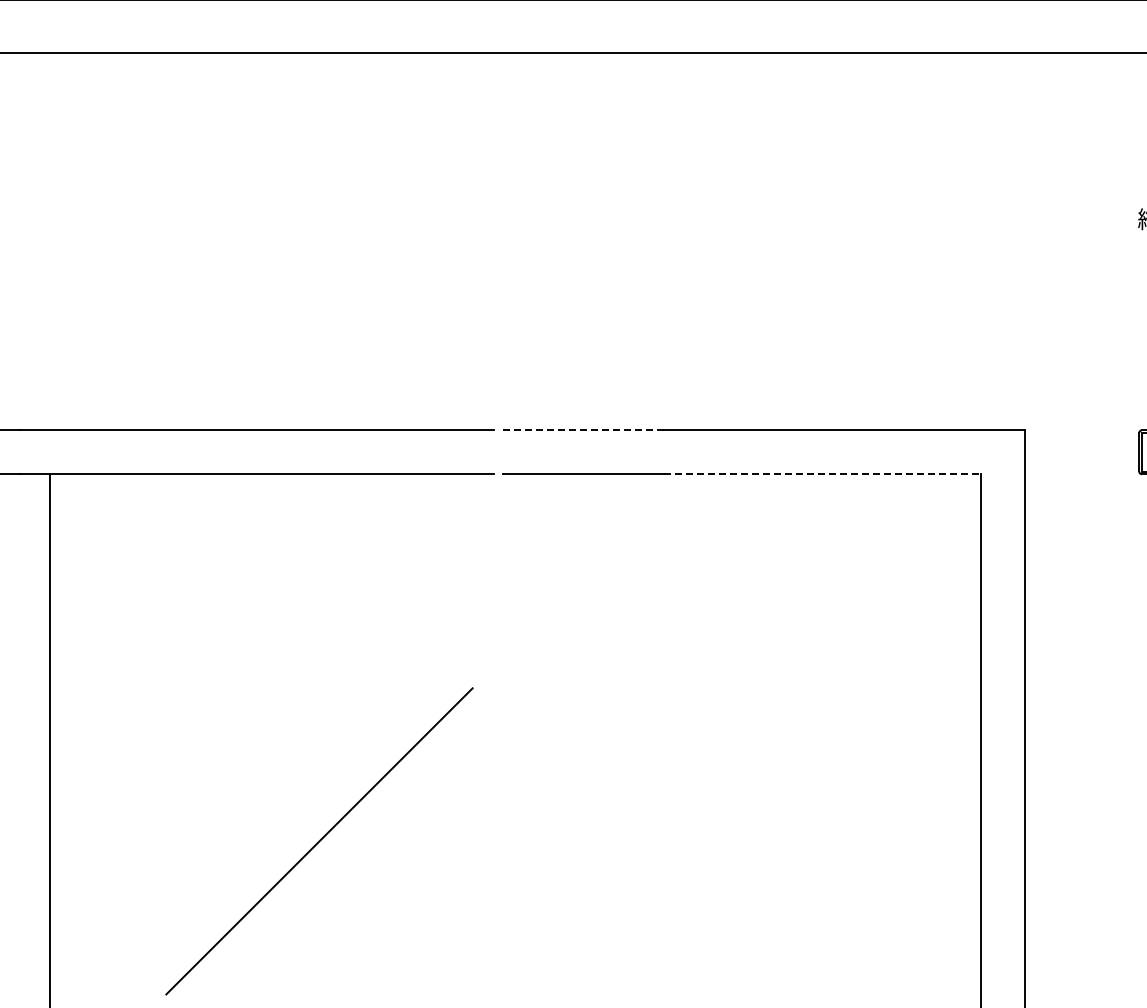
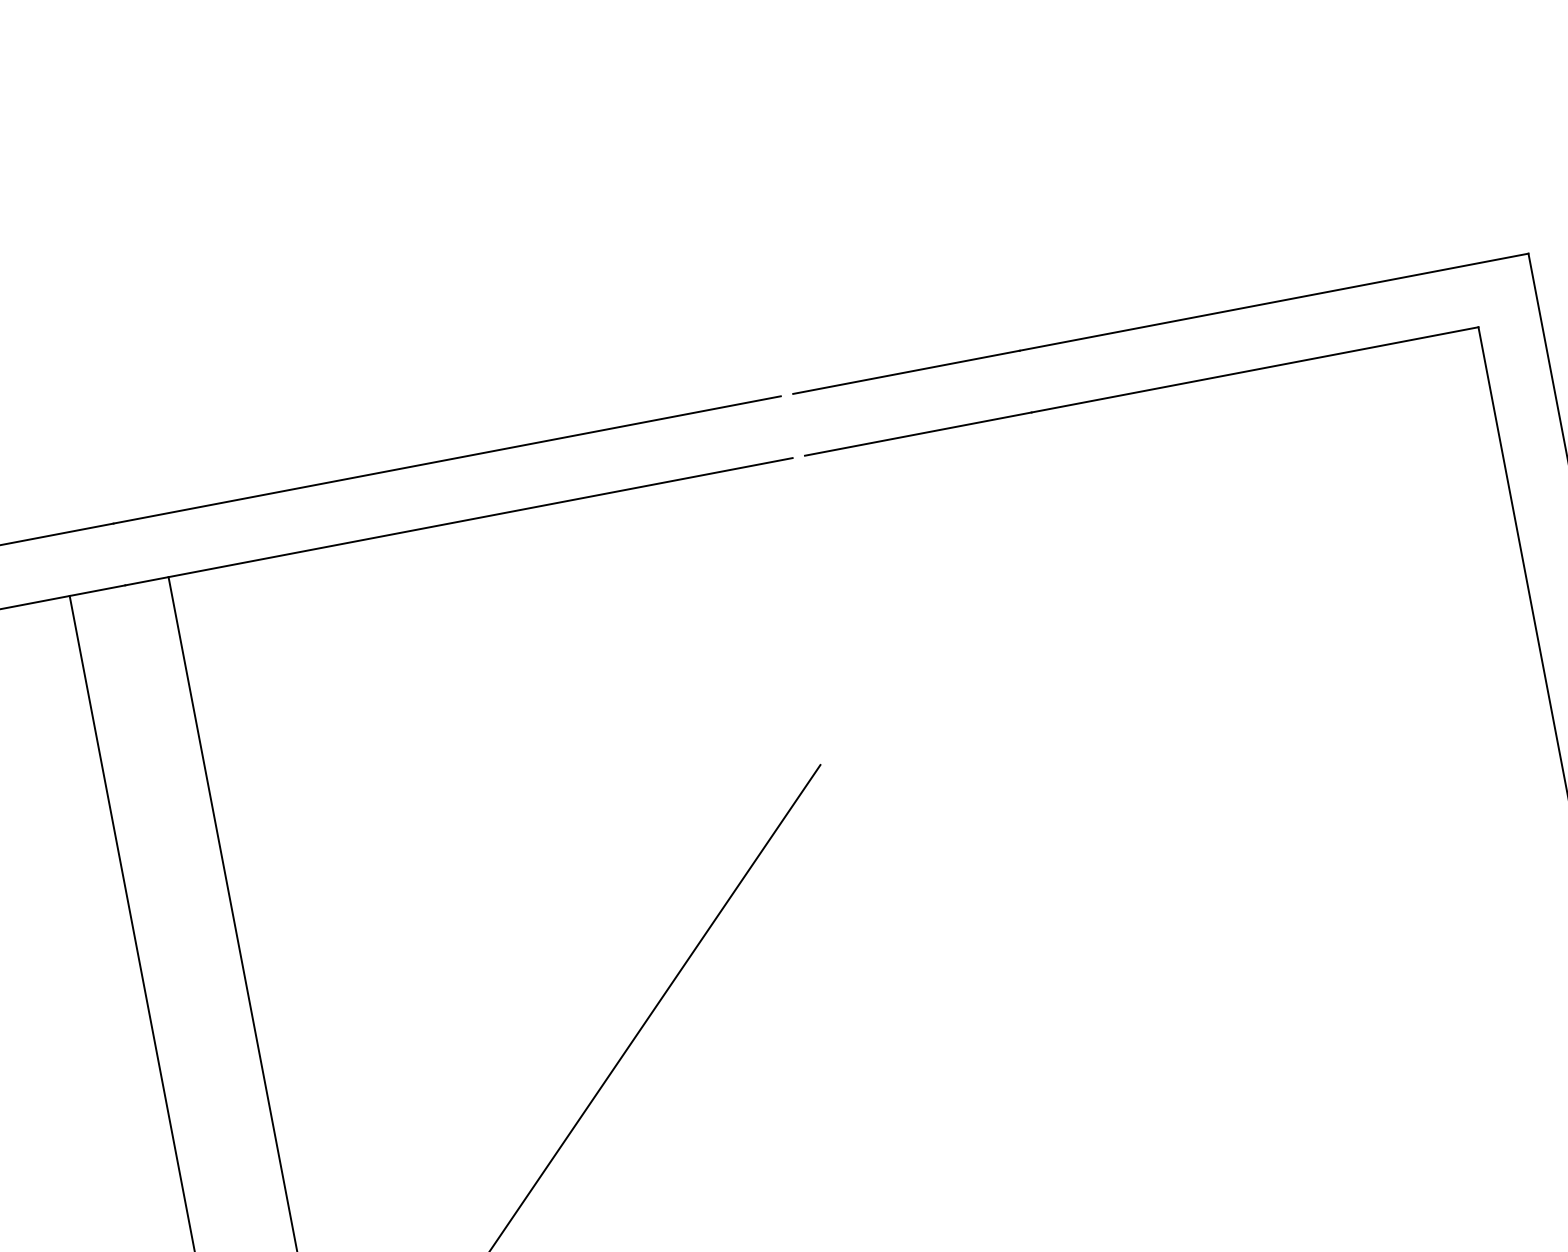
line: (583, 430) -> (907, 372), dashed -> solid
line: (822, 474) -> (1255, 370), dashed -> solid

